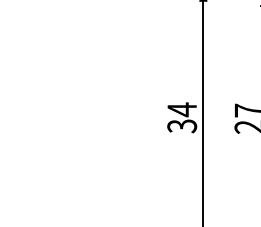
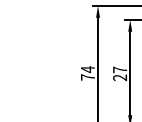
text: (181, 126) -> (87, 77), 34 -> 74

